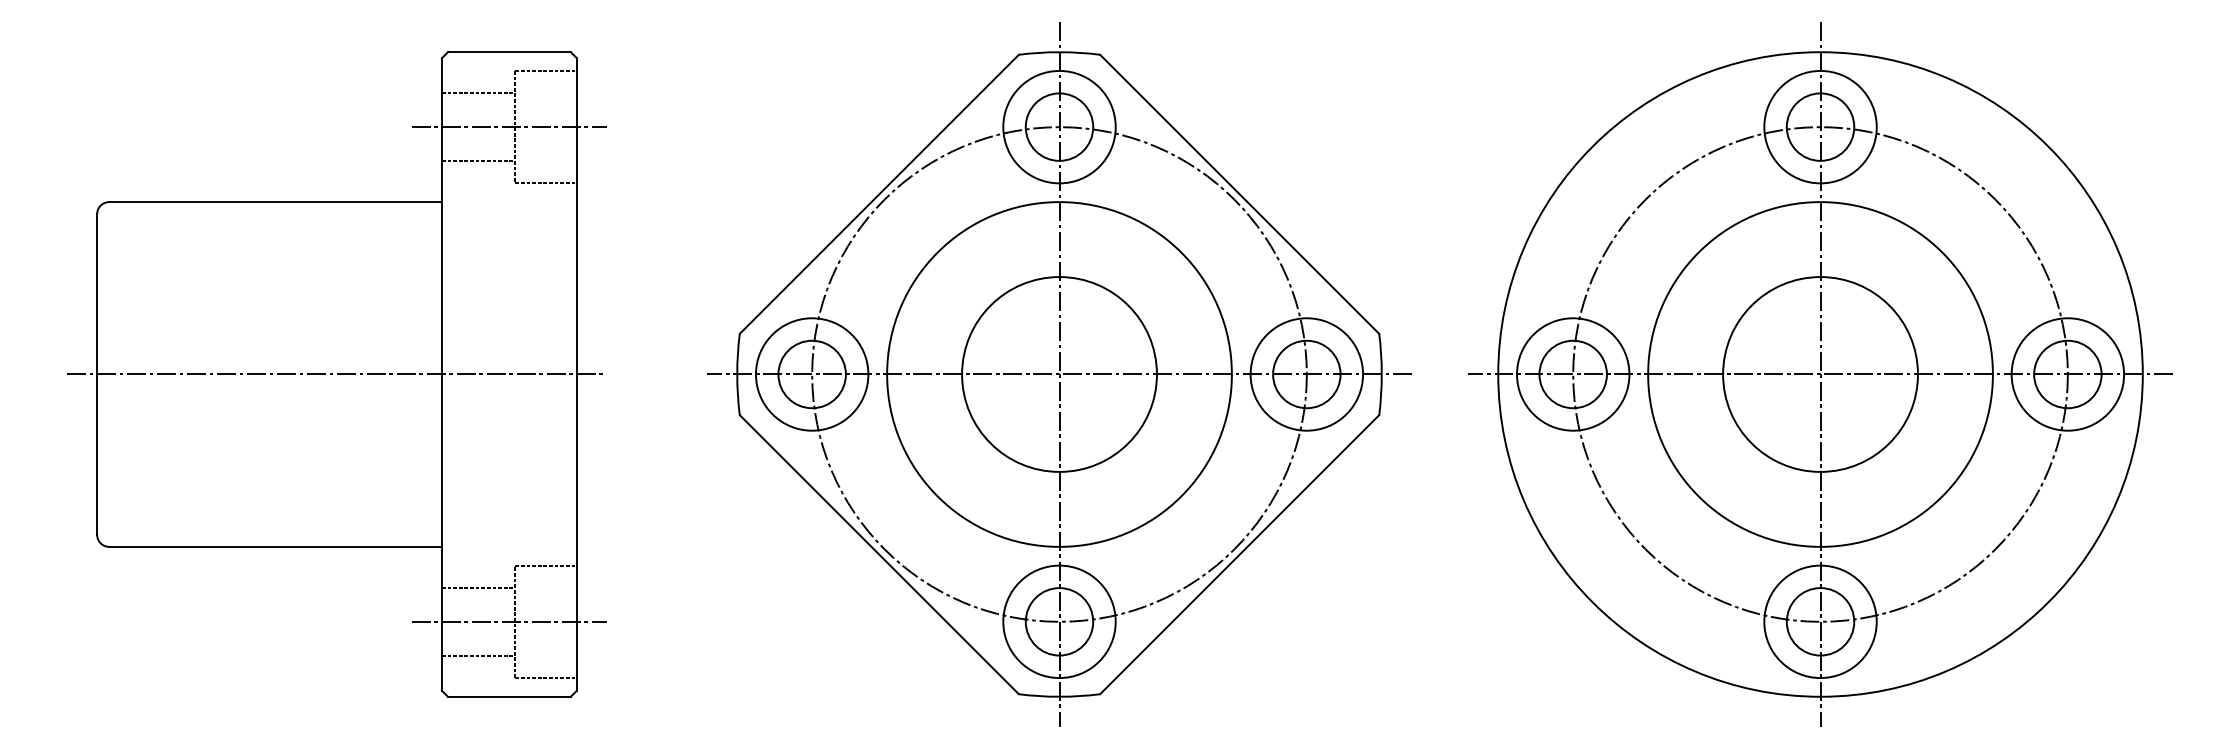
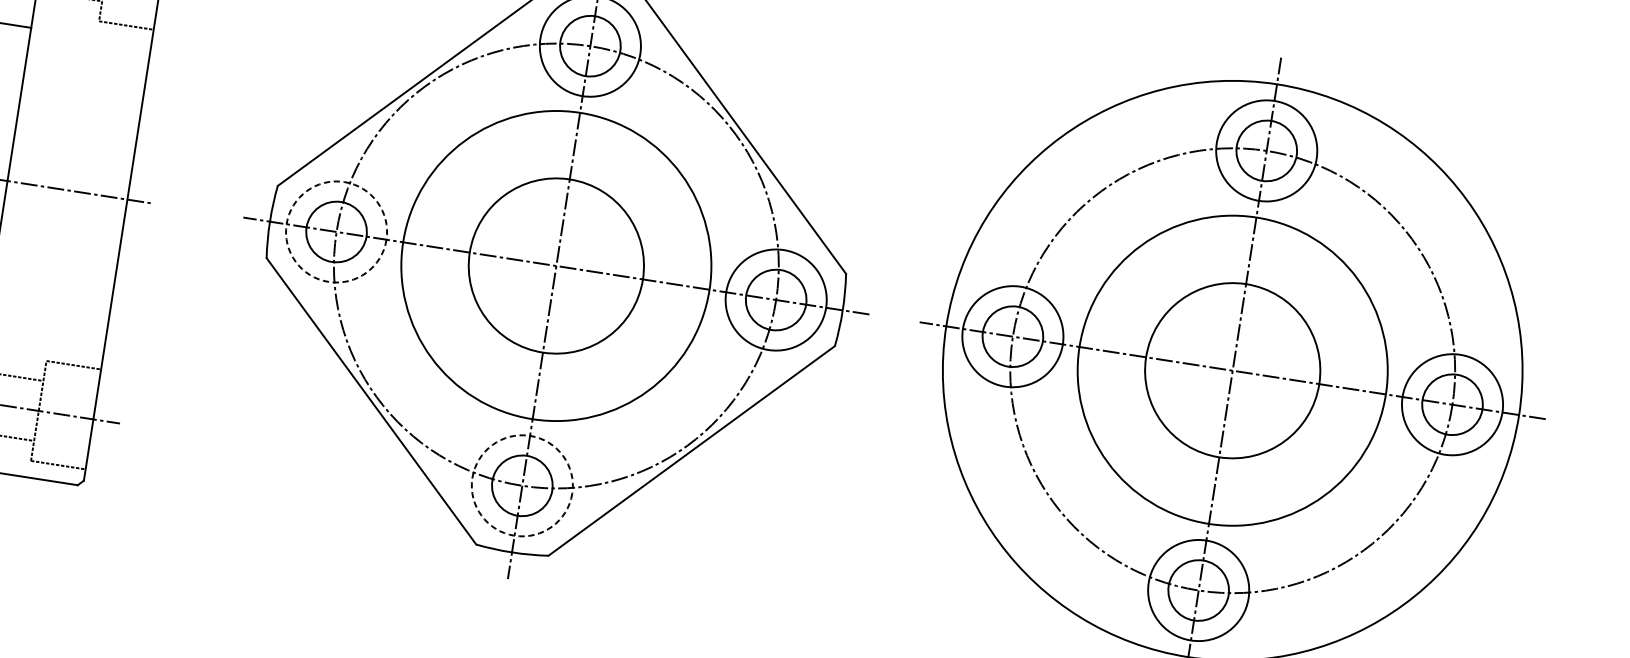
circle: (811, 374) -> (335, 231), solid -> dashed
circle: (1059, 621) -> (522, 485), solid -> dashed

